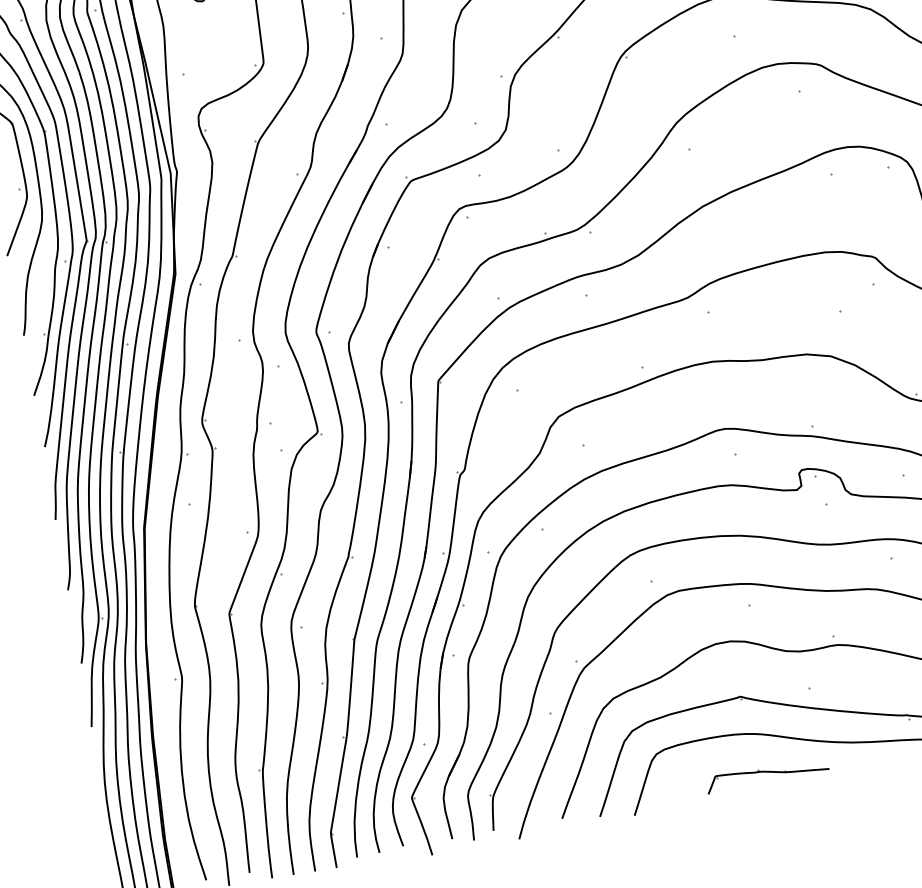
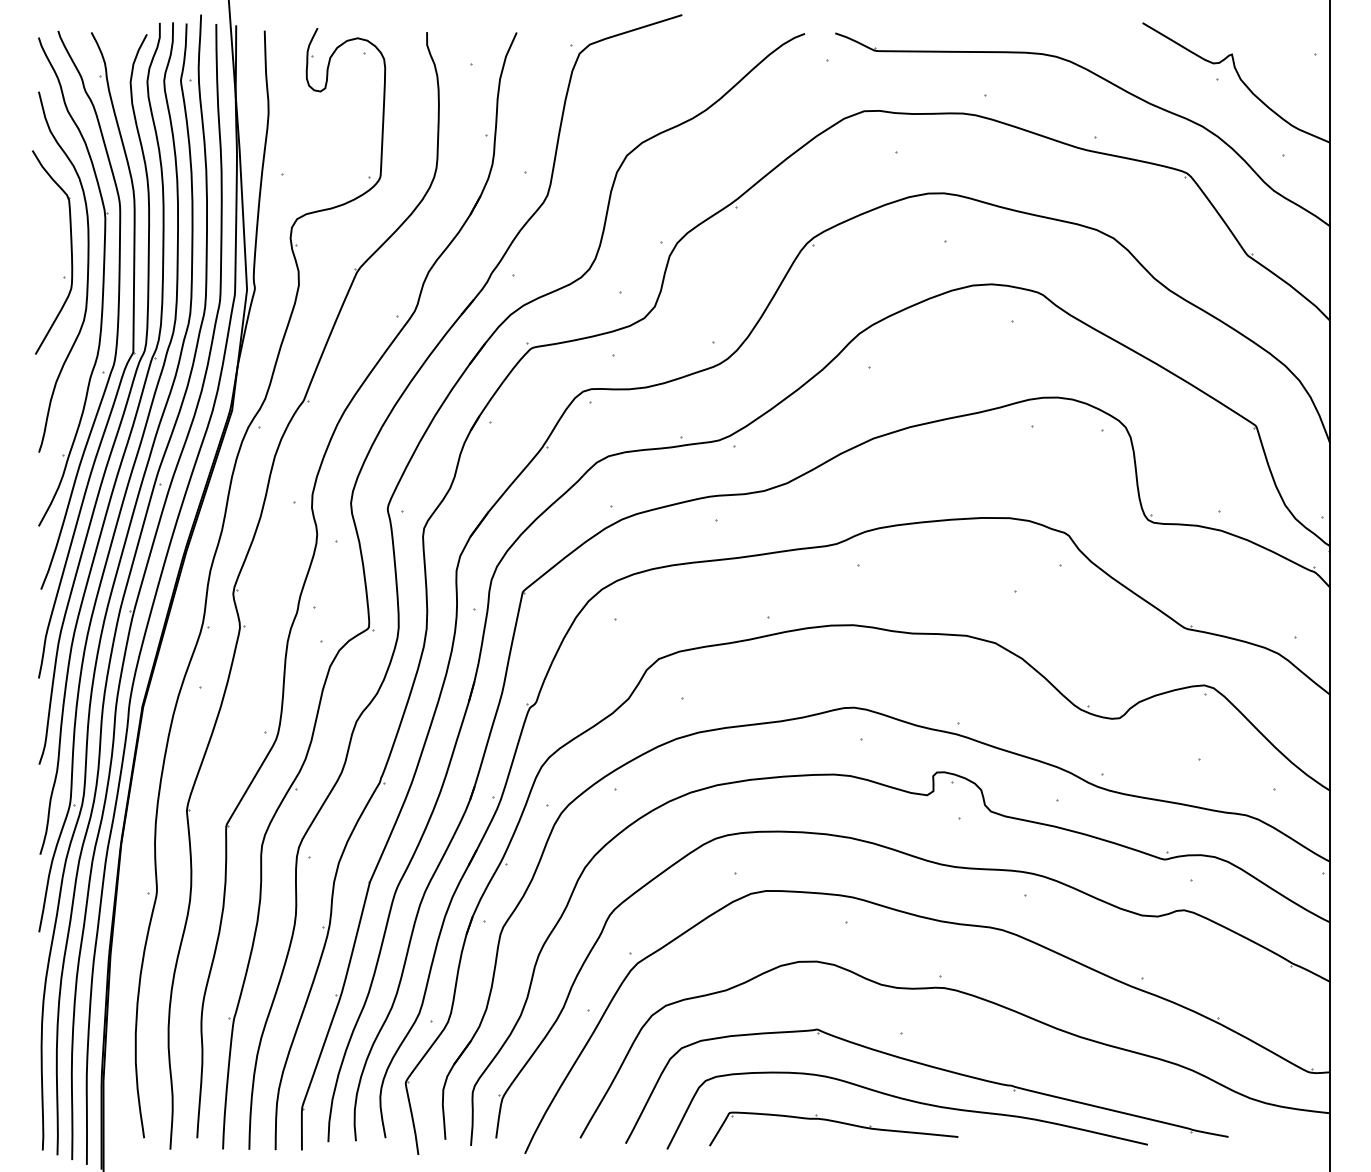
part: (767, 775) -> (833, 1128), size x1.67

